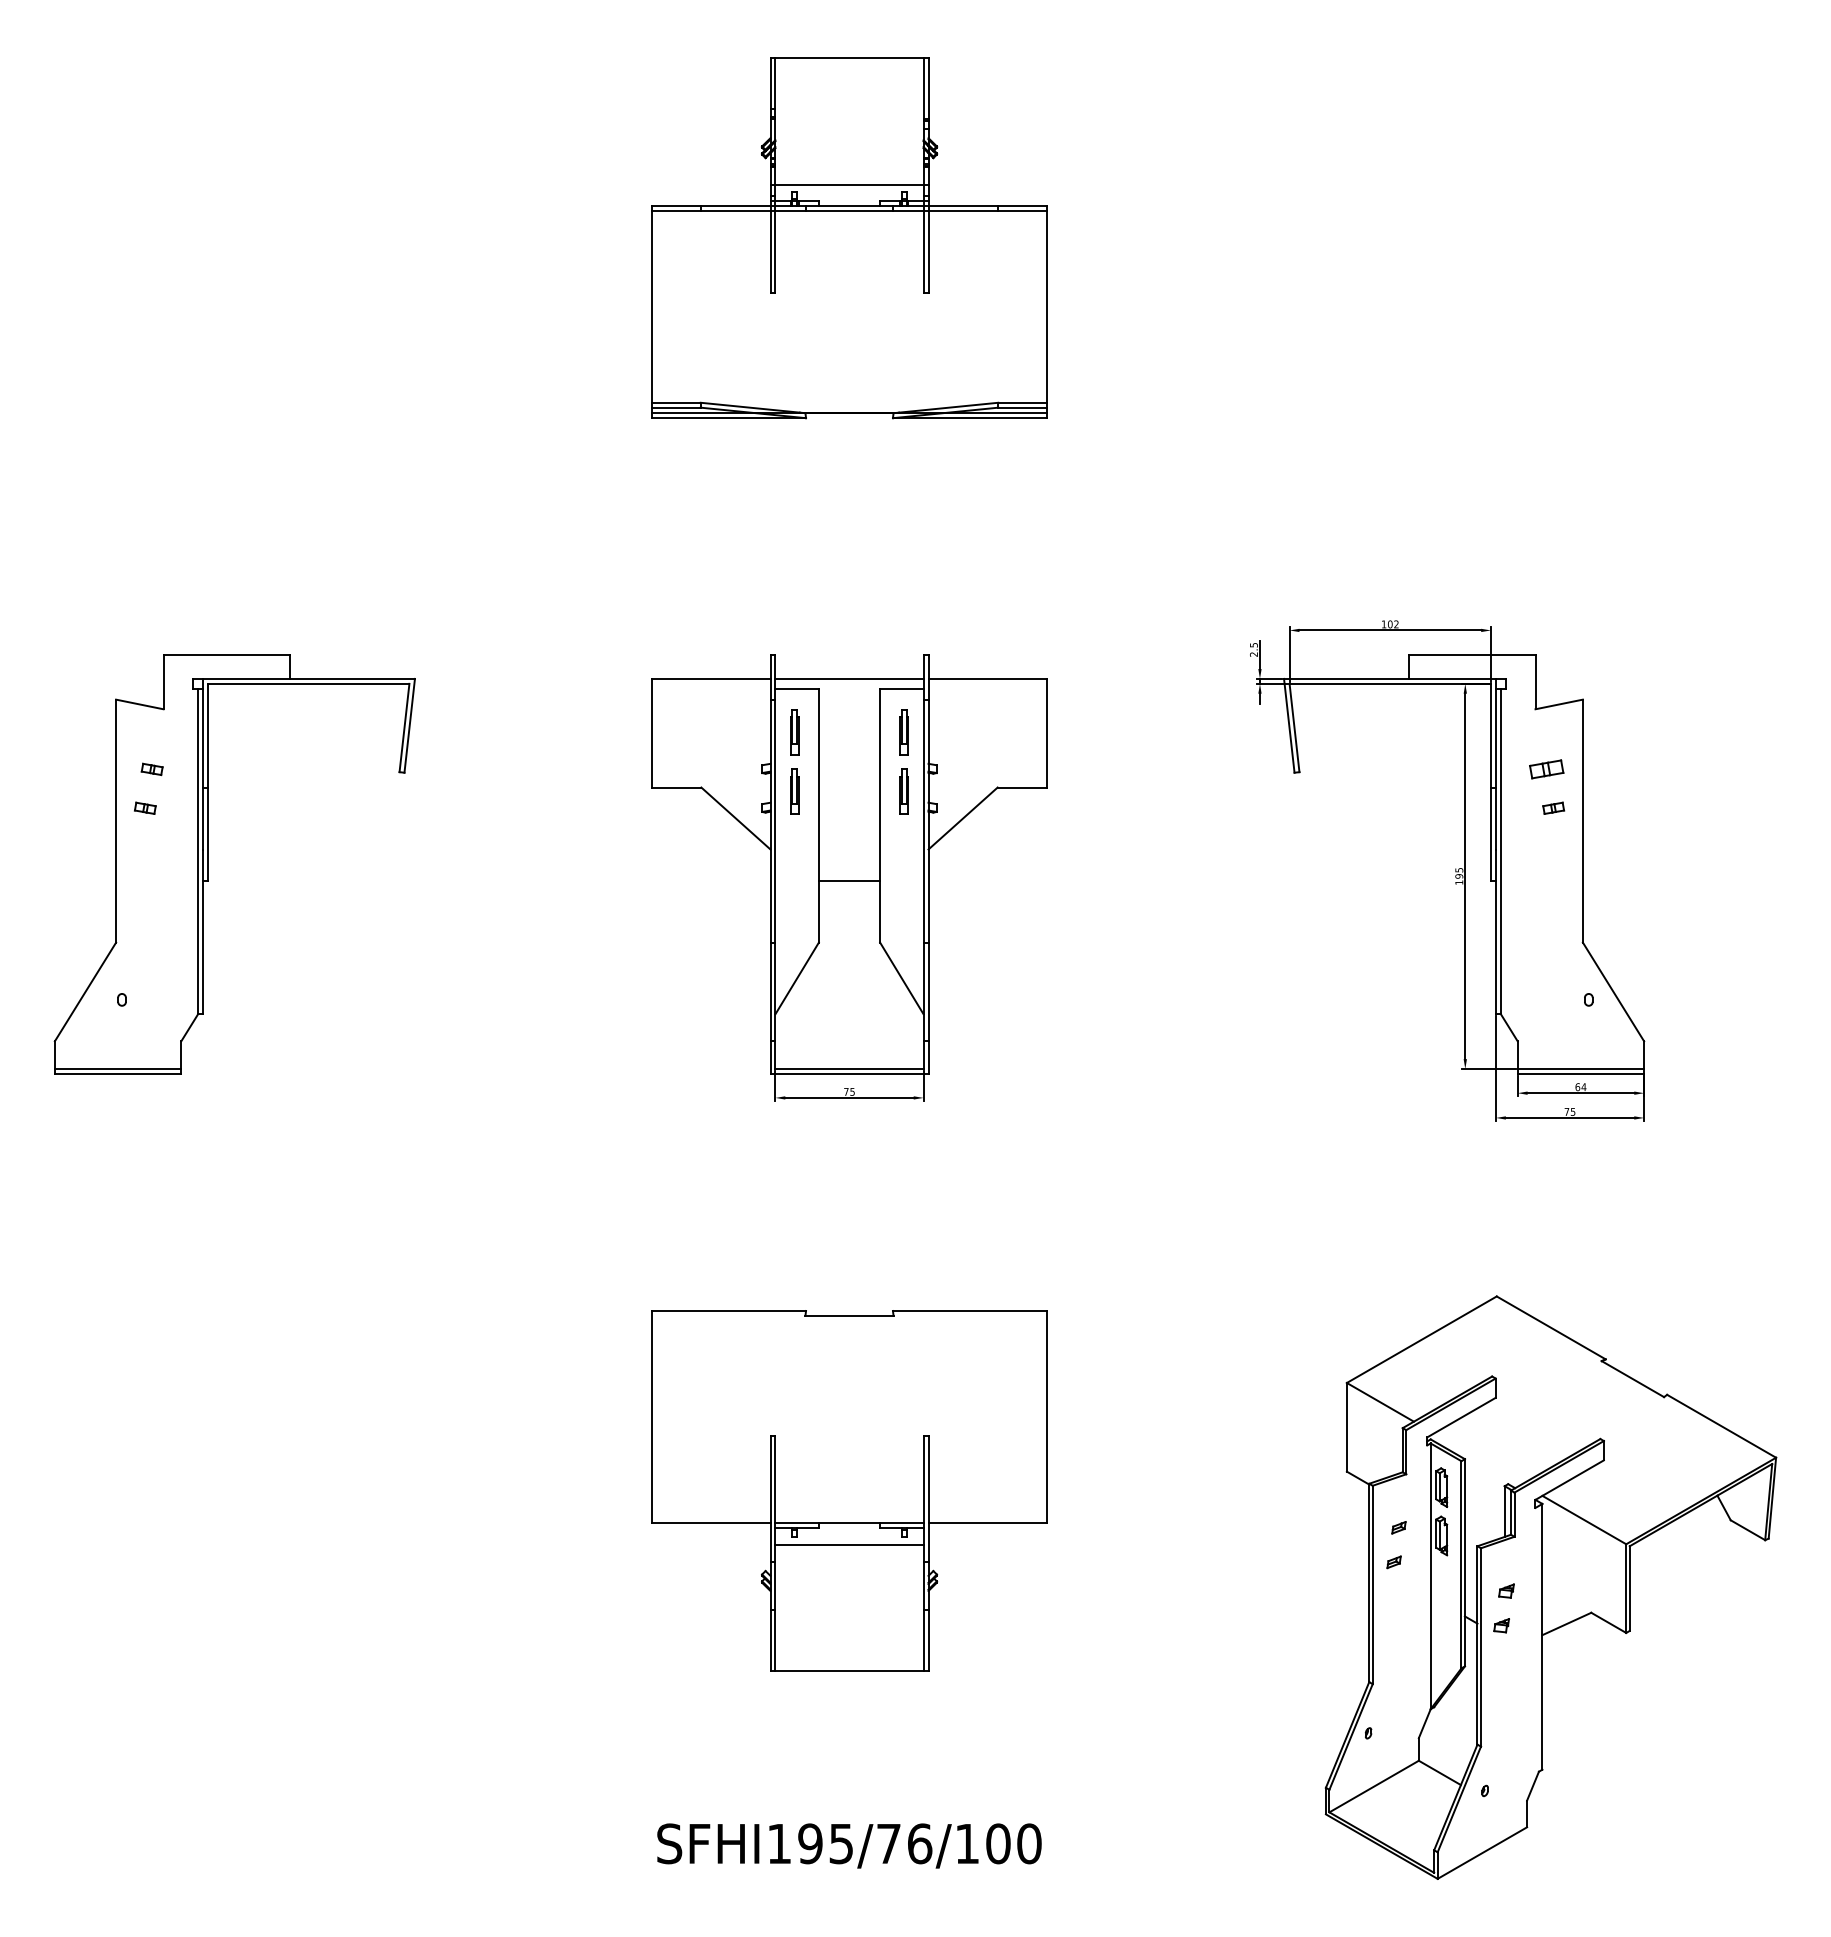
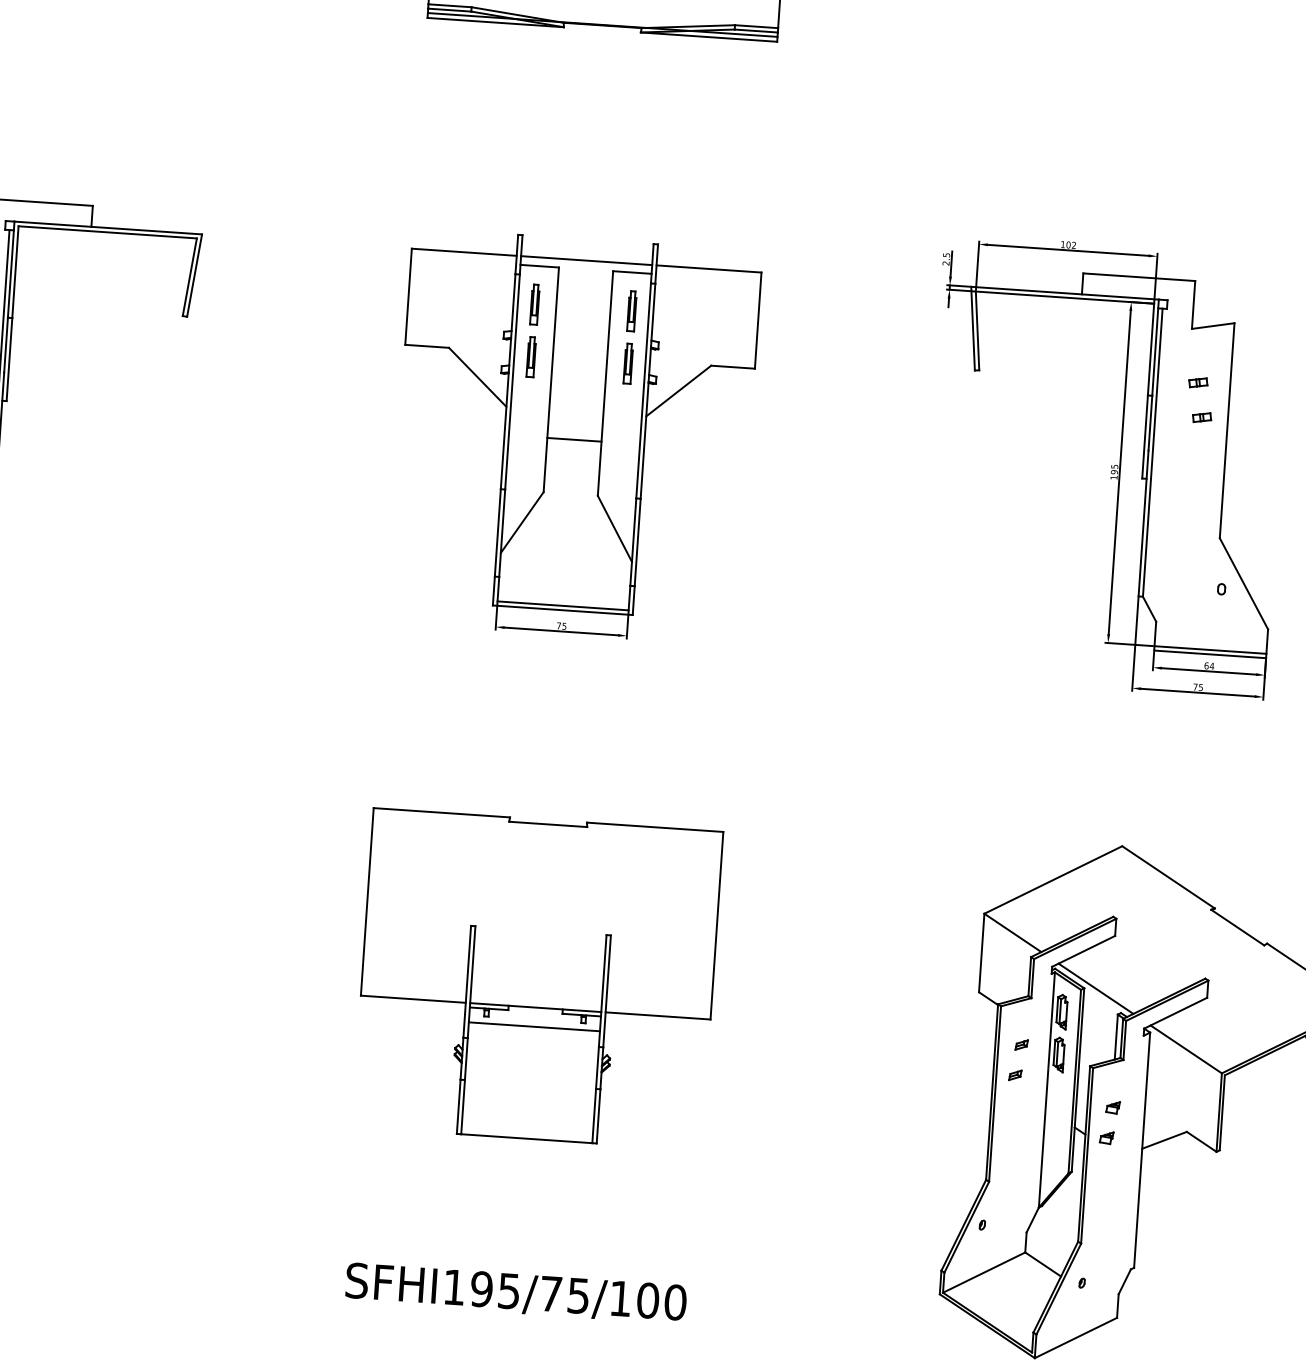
part: (1546, 769) -> (1198, 382), size x0.62
line: (1478, 1458) -> (1096, 988), added
text: (920, 1843) -> (579, 1295), SFHI195/76/100 -> SFHI195/75/100

